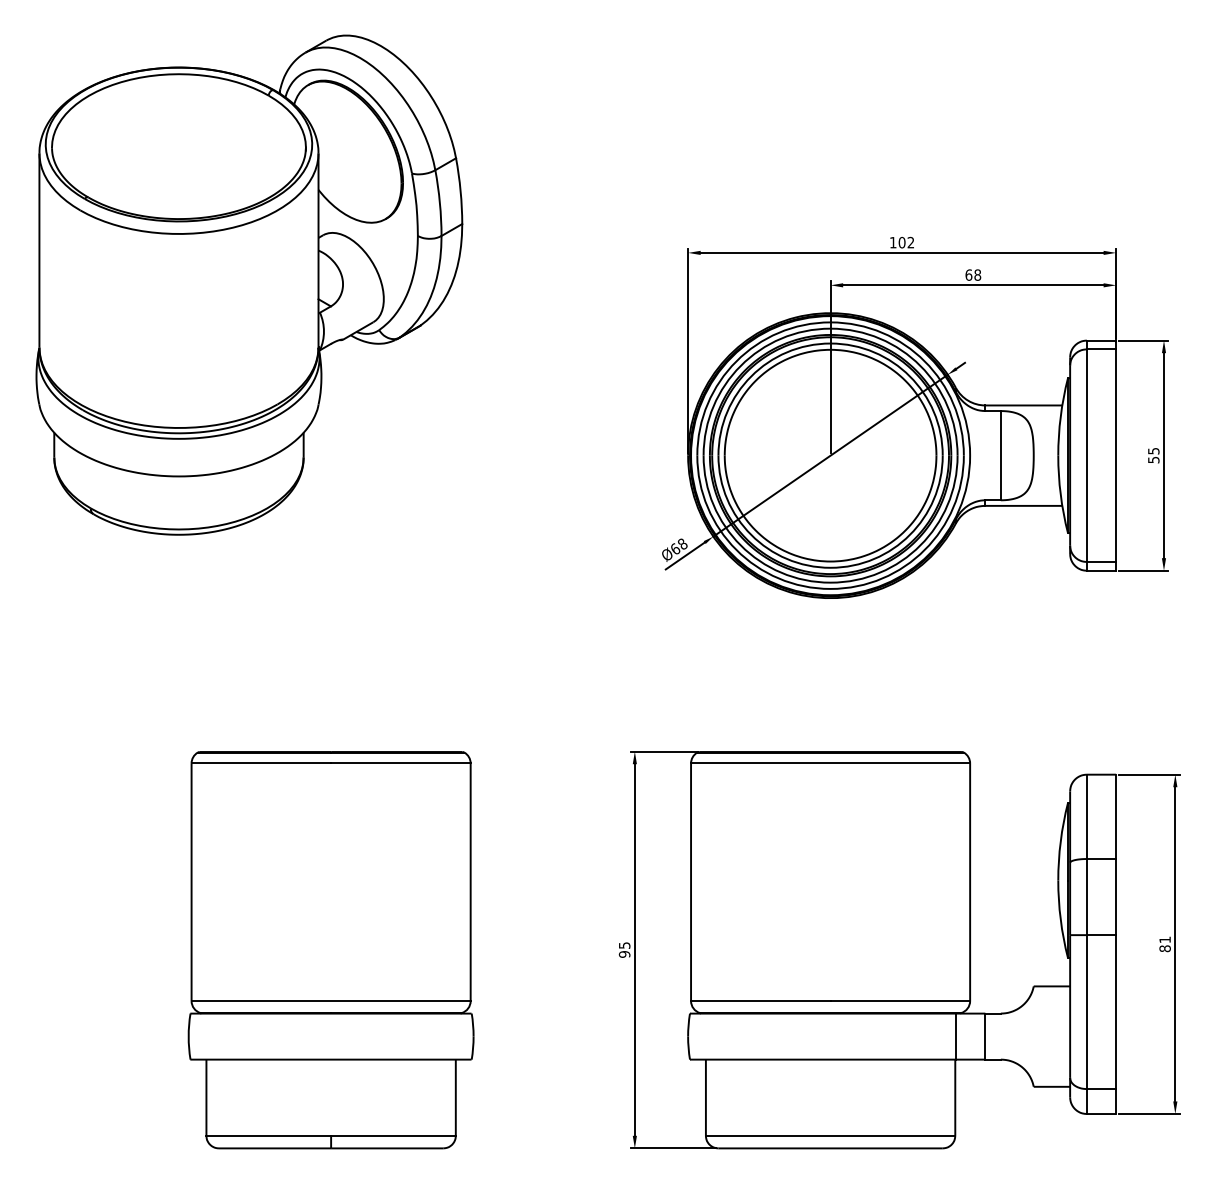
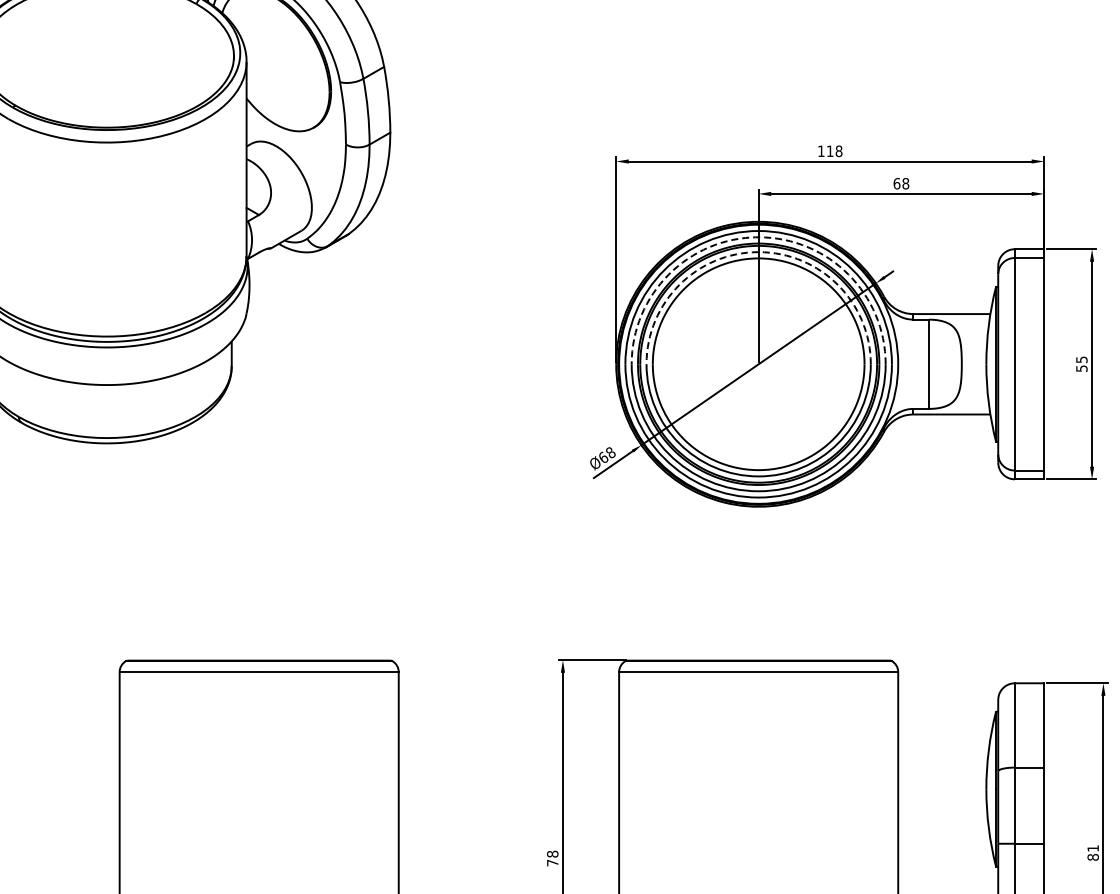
text: (906, 242) -> (834, 151), 102 -> 118
arc: (830, 328) -> (758, 237), solid -> dashed
arc: (830, 343) -> (758, 252), solid -> dashed
text: (624, 949) -> (552, 858), 95 -> 78

